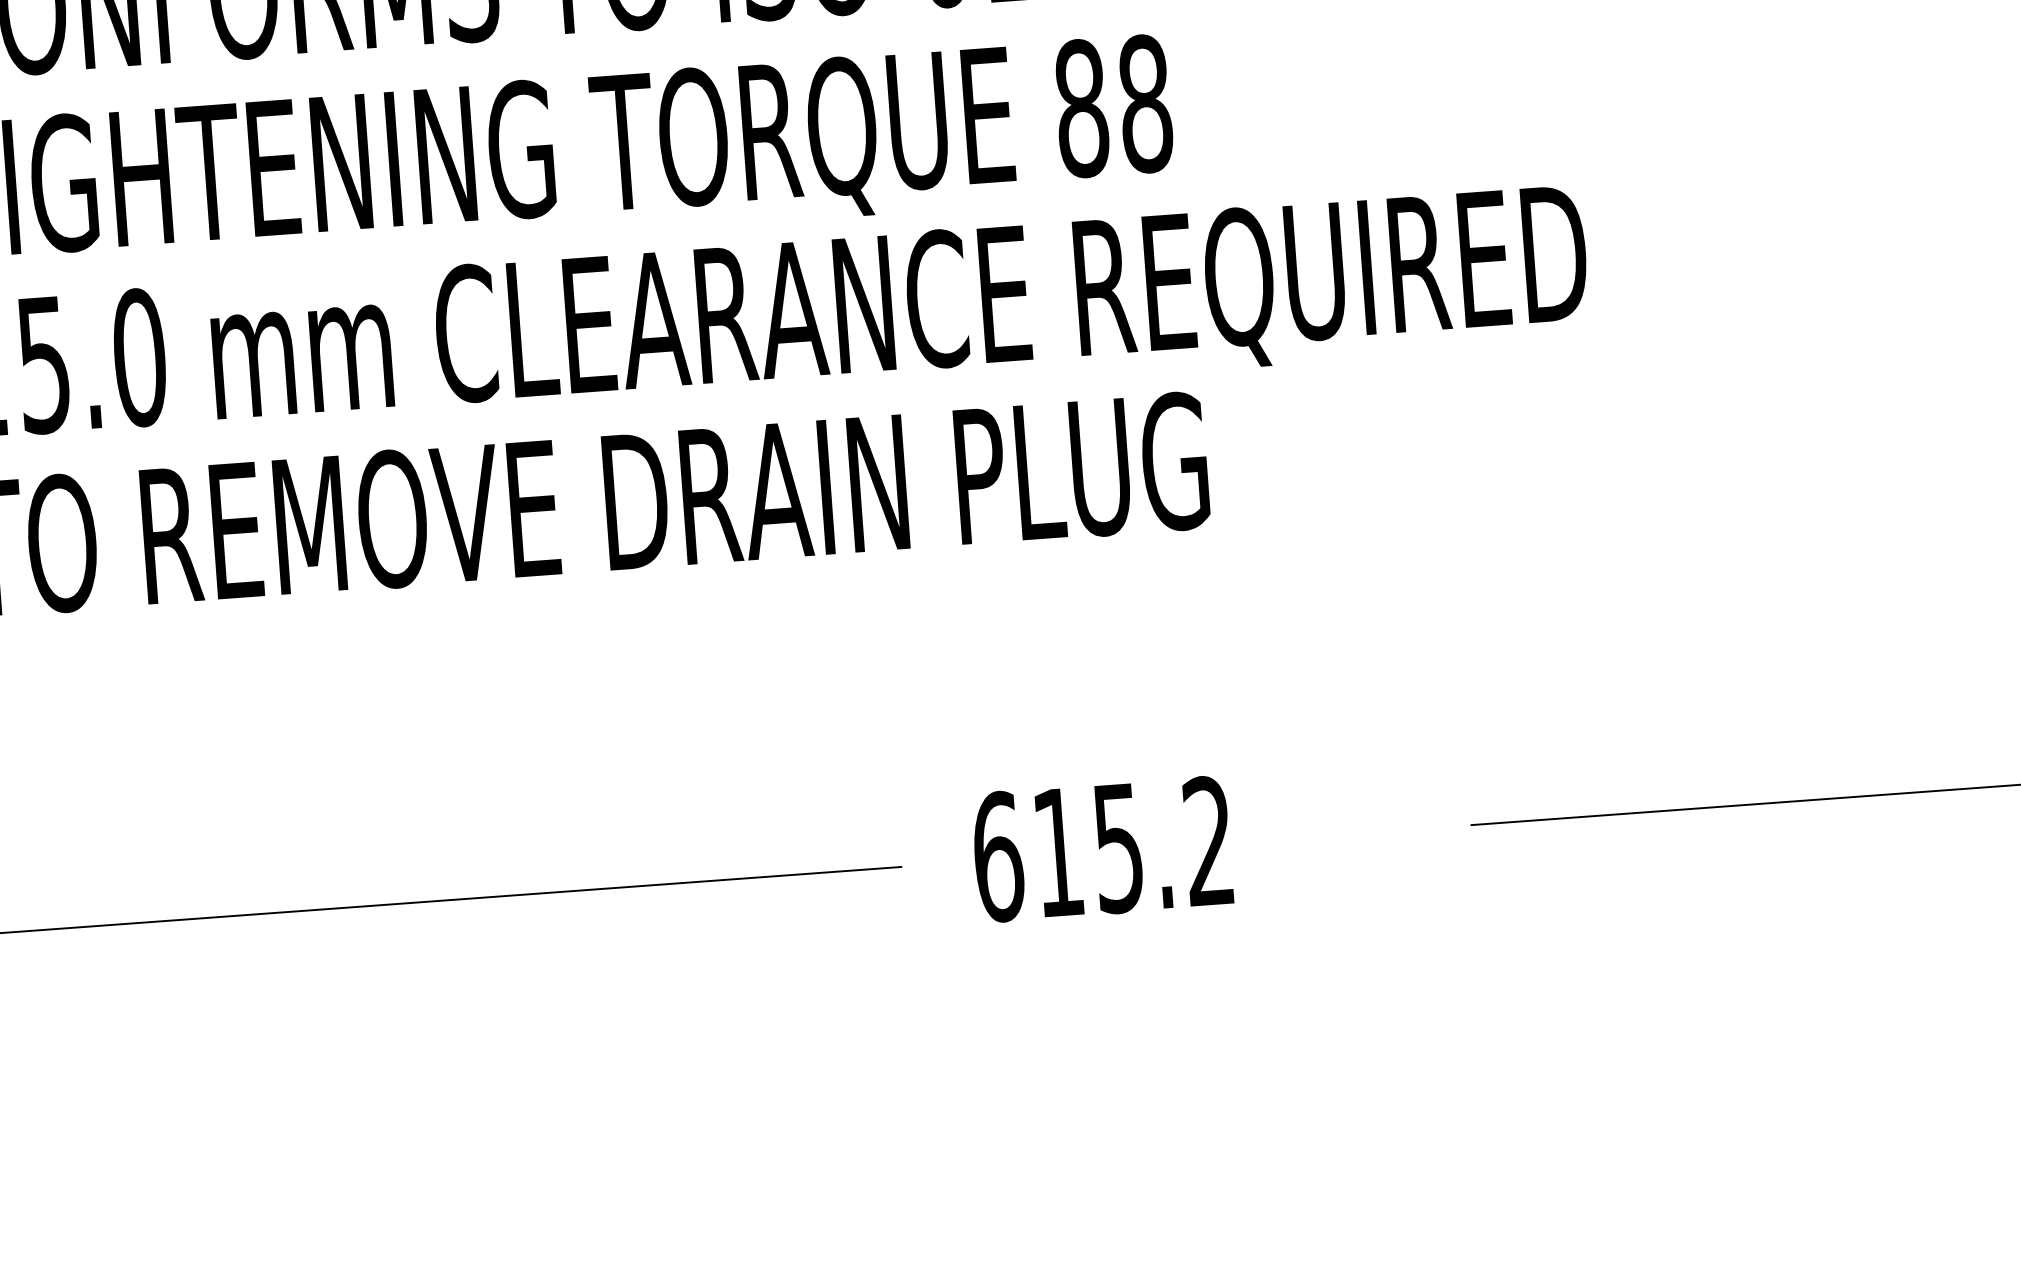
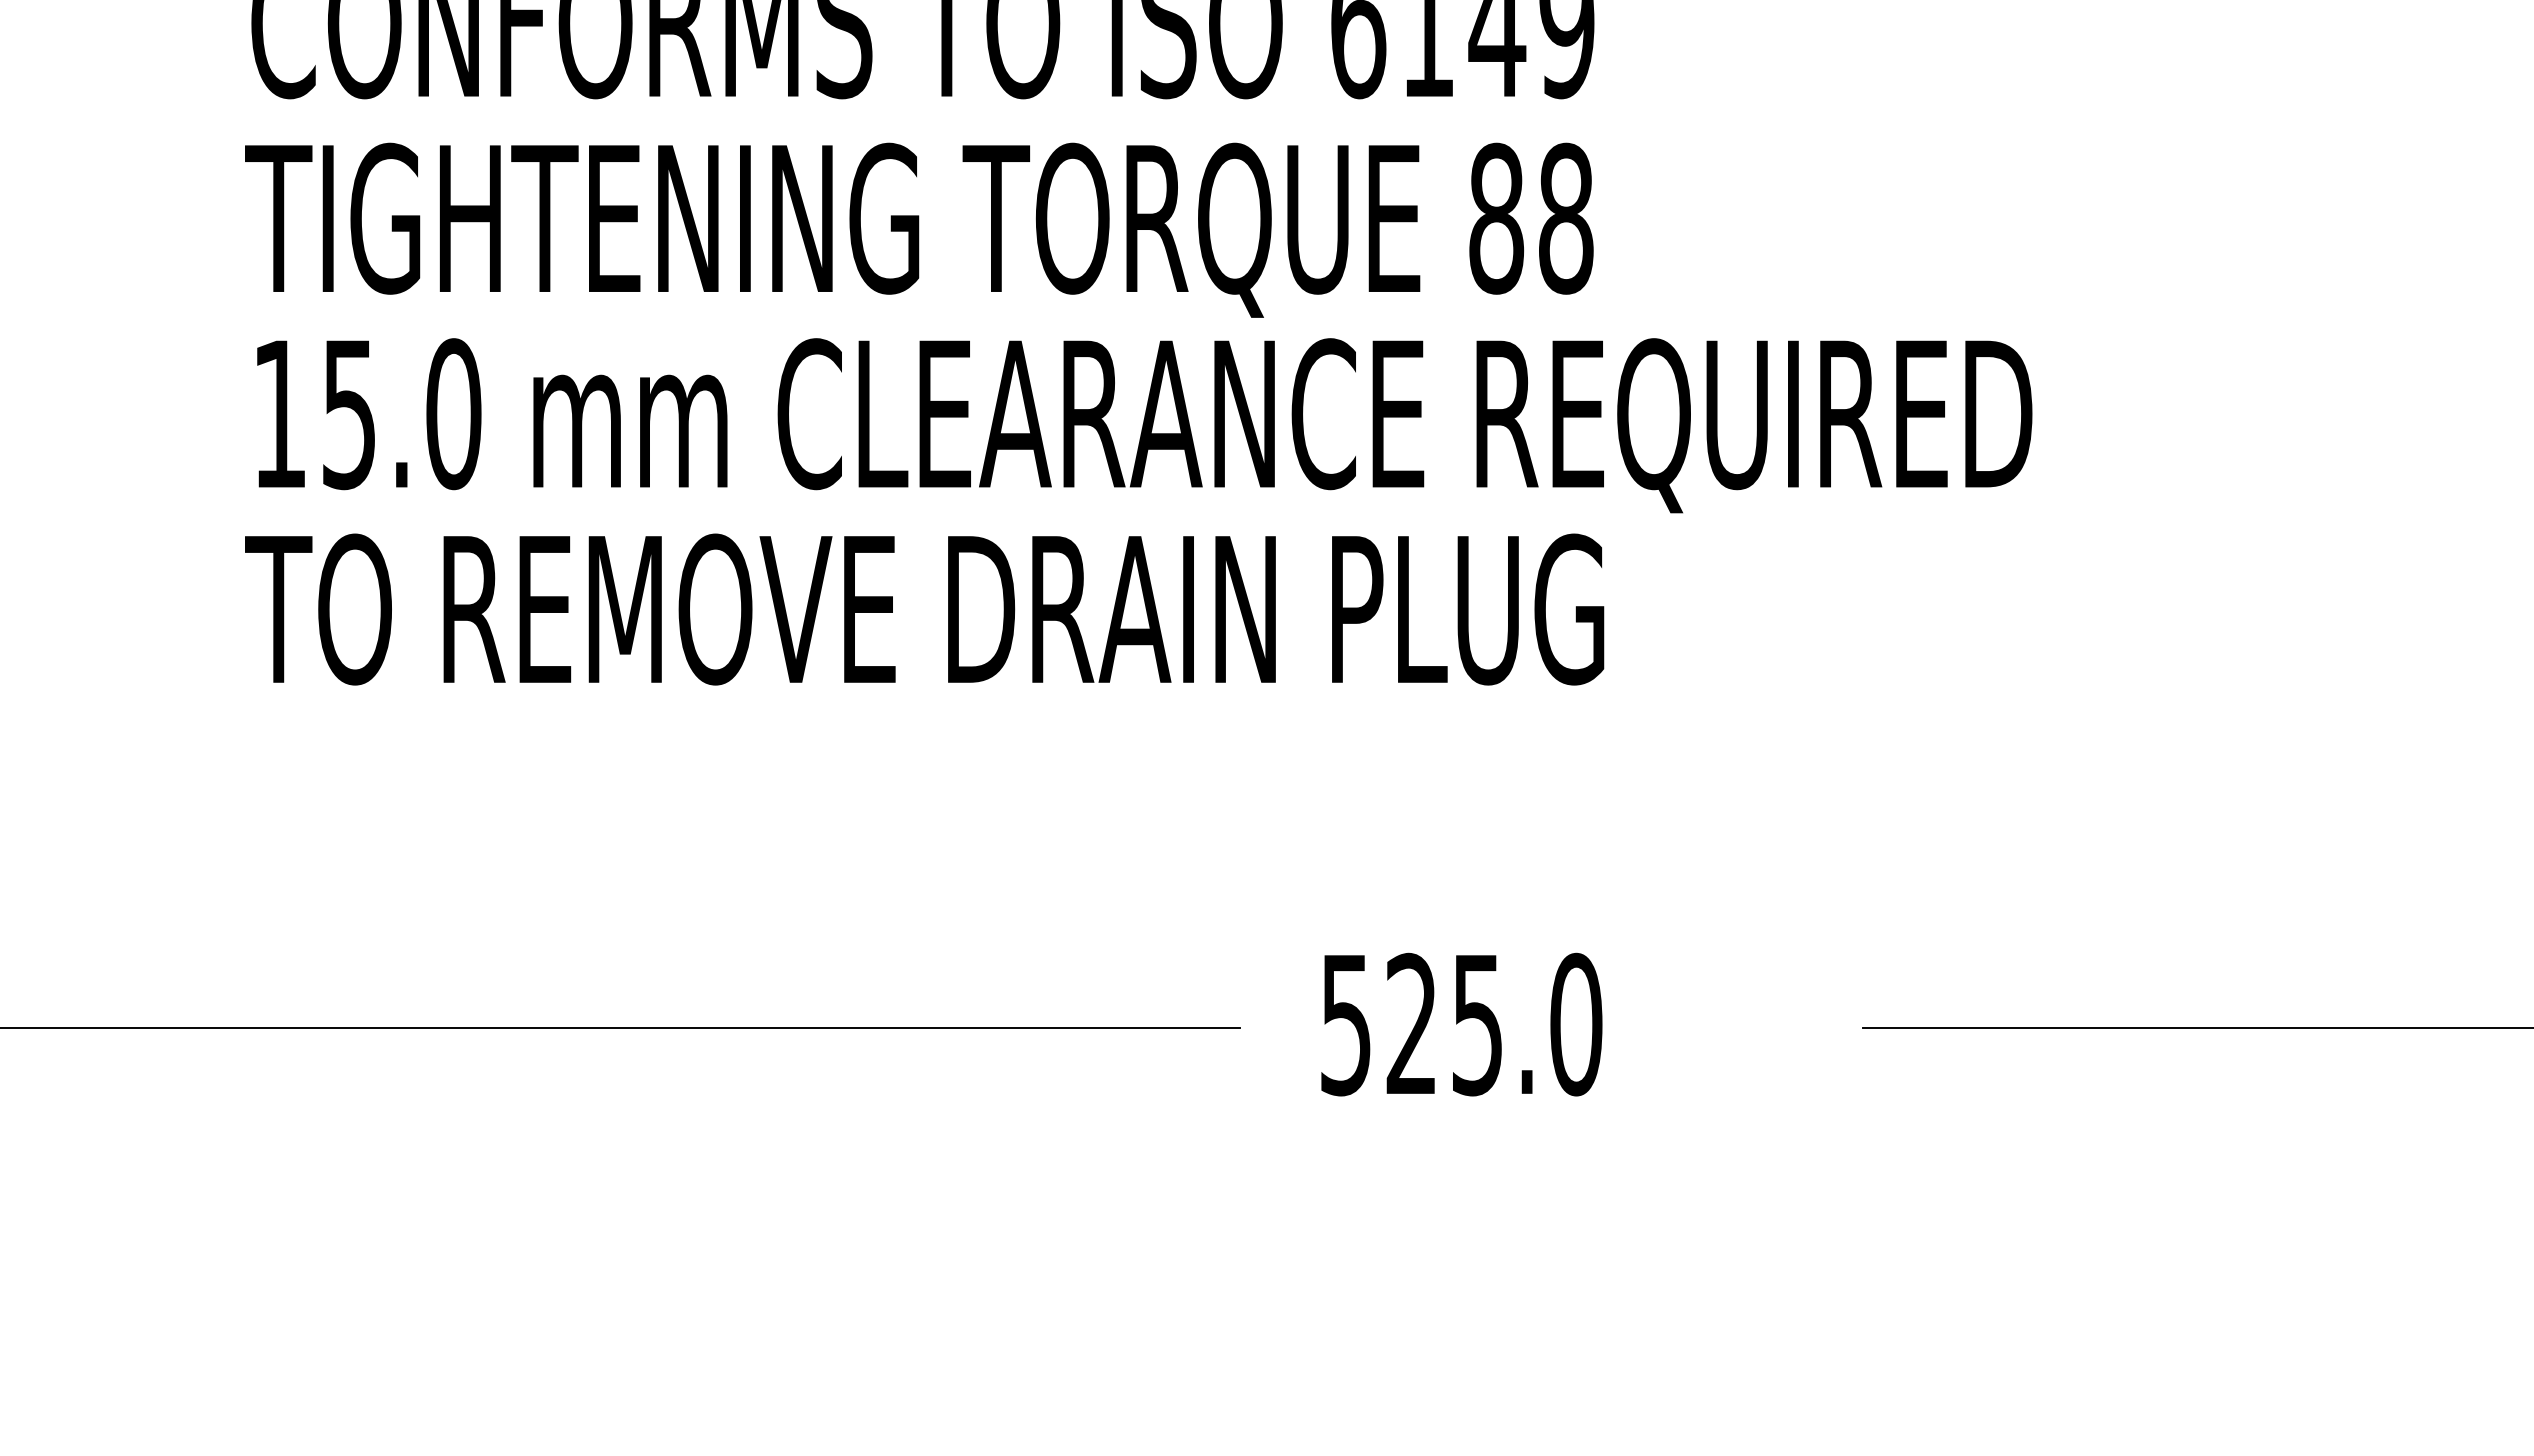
text: (1103, 849) -> (1461, 1024), 615.2 -> 525.0

